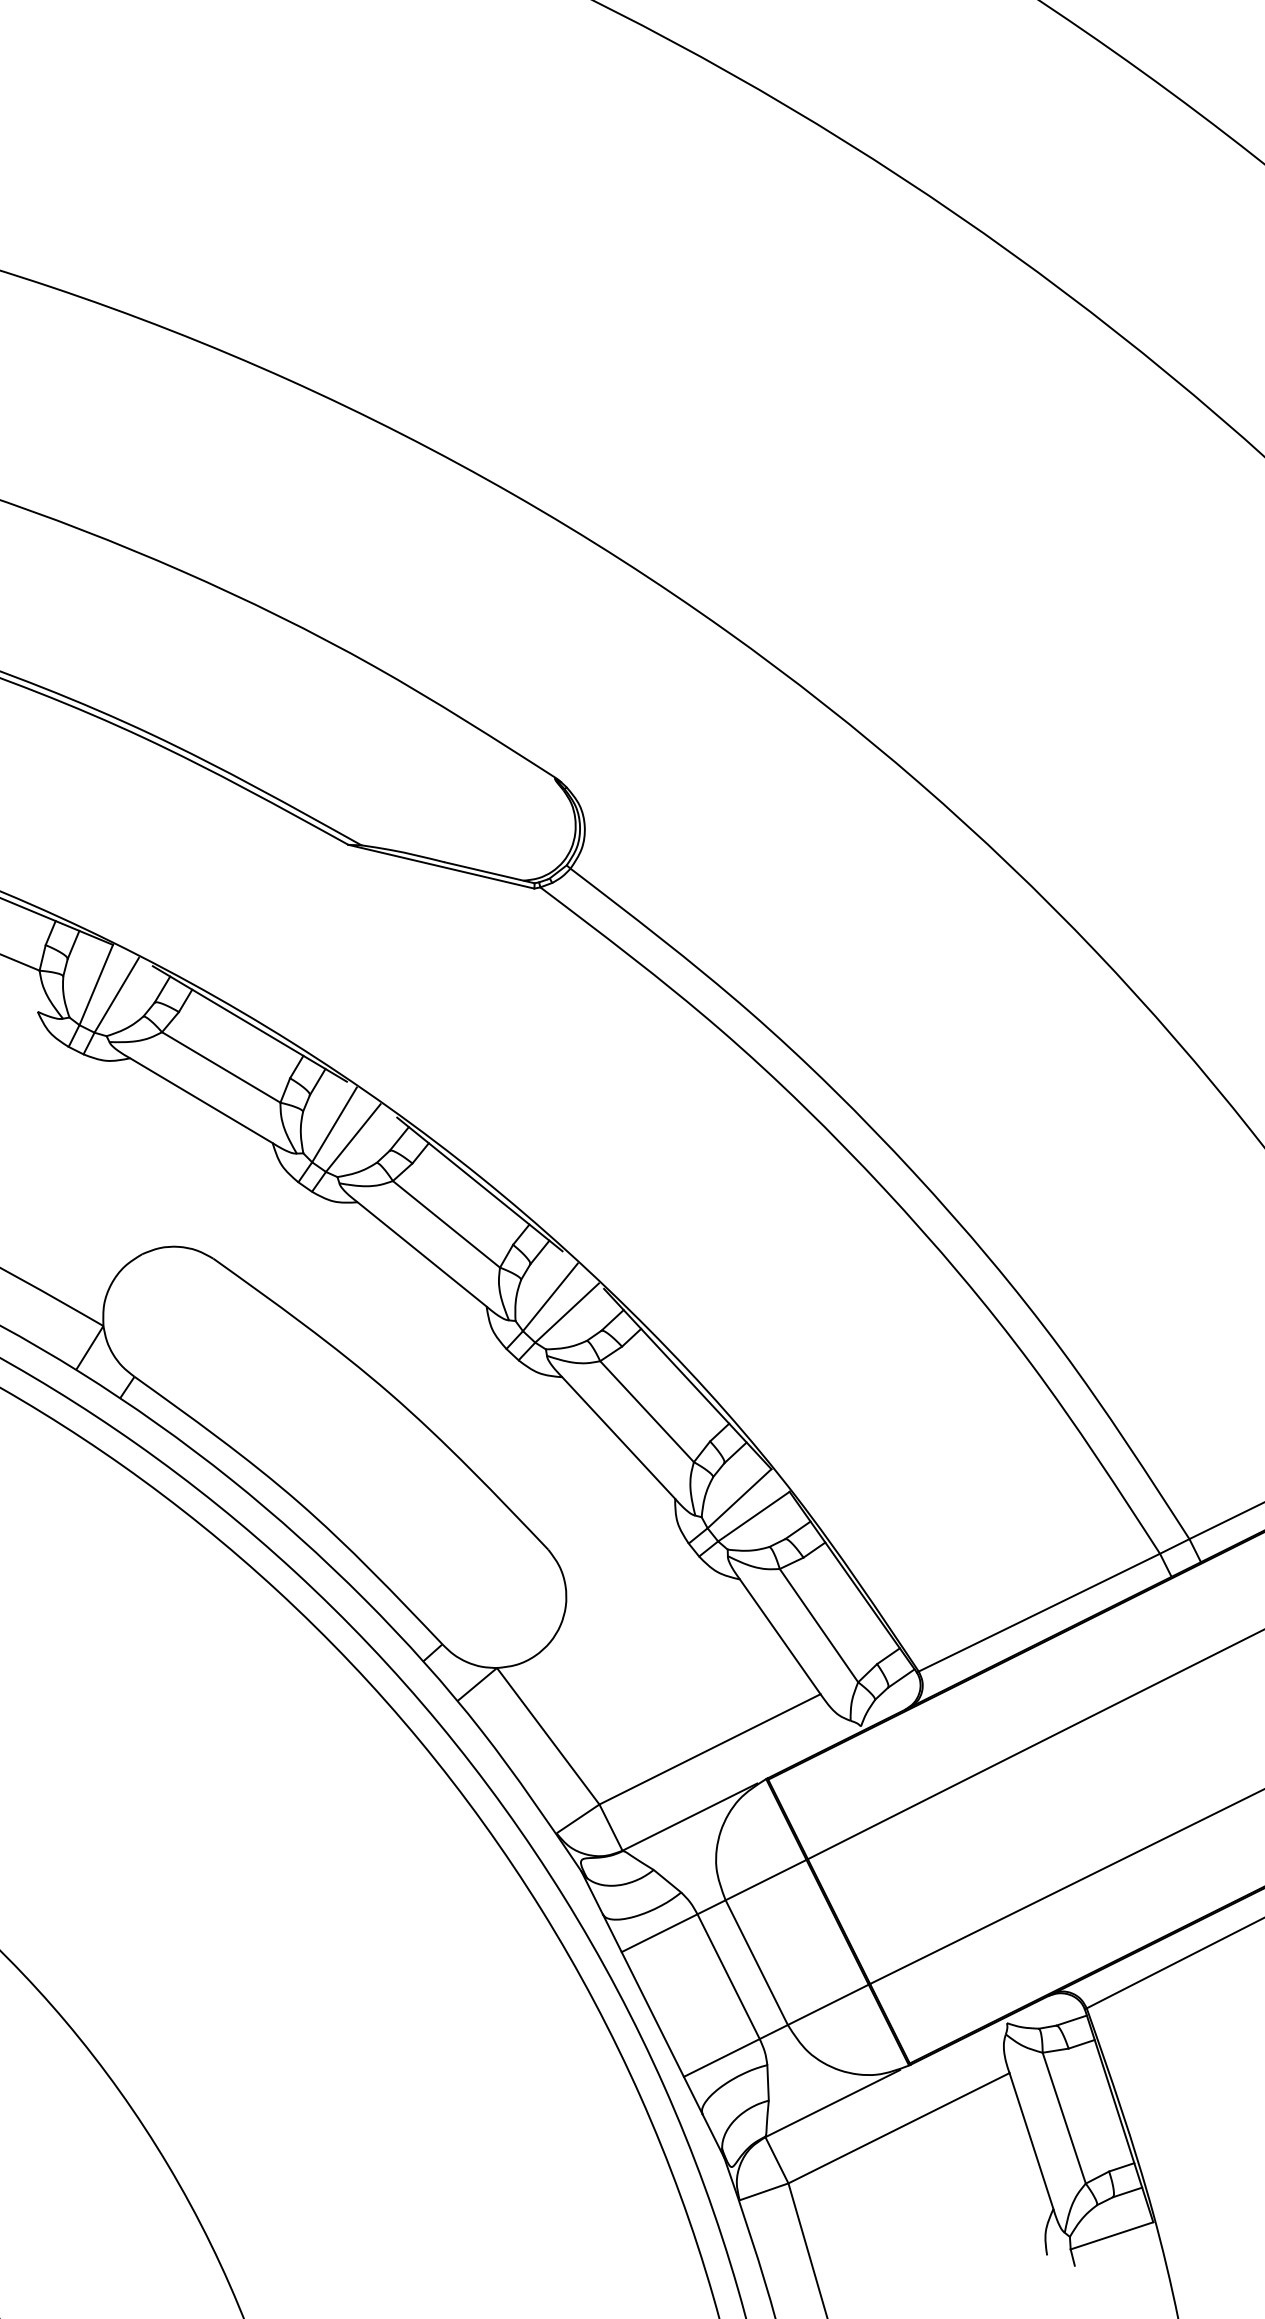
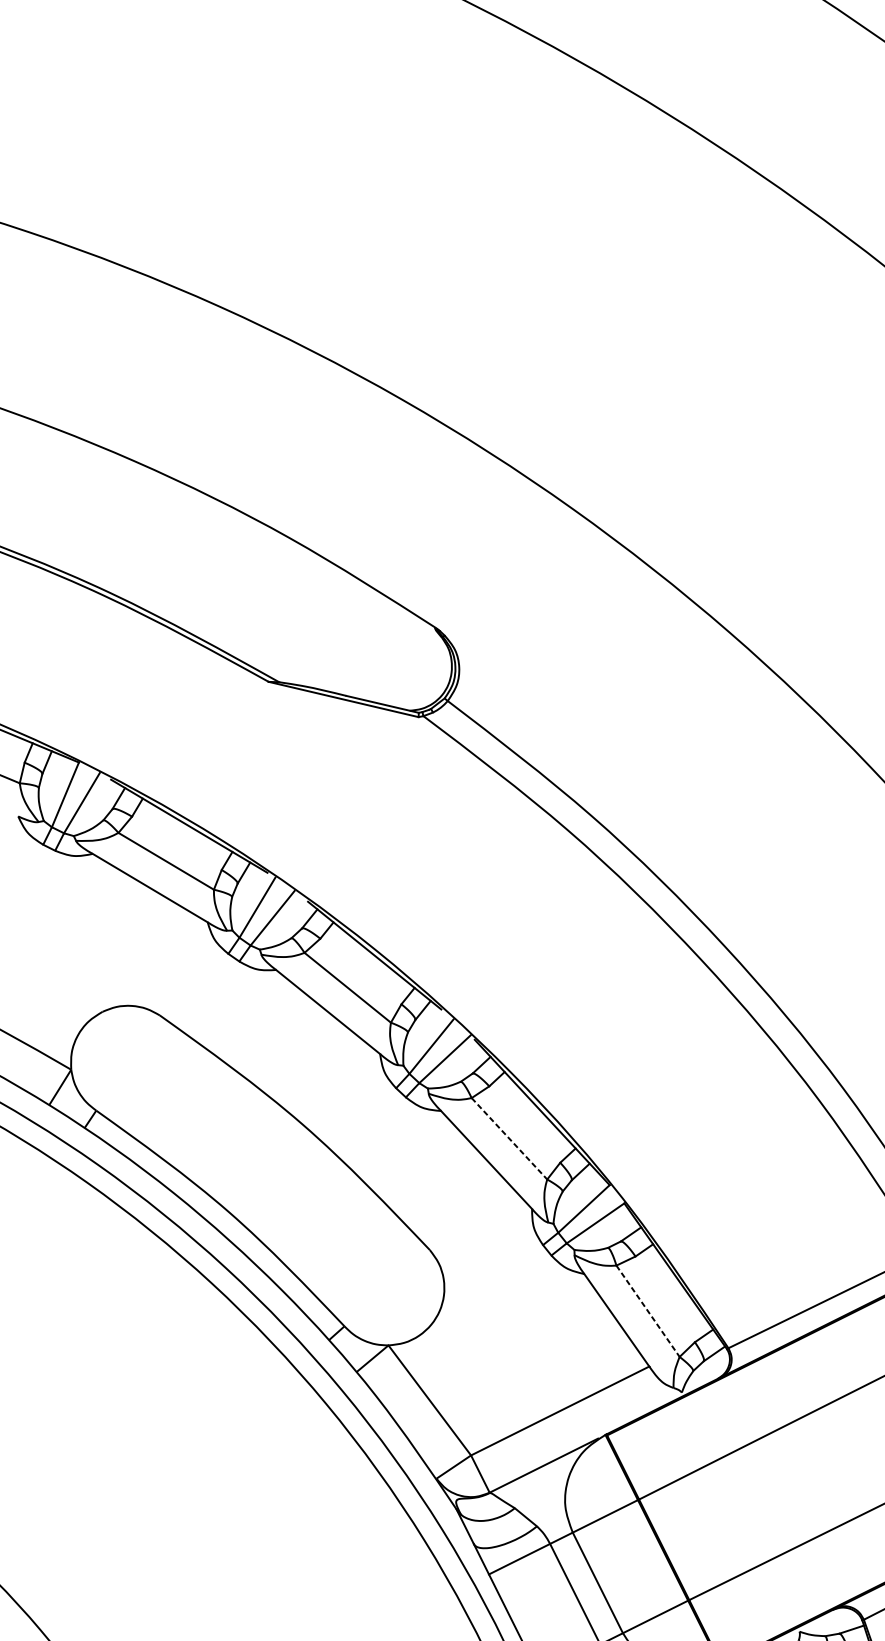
line: (647, 1411) -> (509, 1138), solid -> dashed
line: (819, 1625) -> (648, 1311), solid -> dashed

